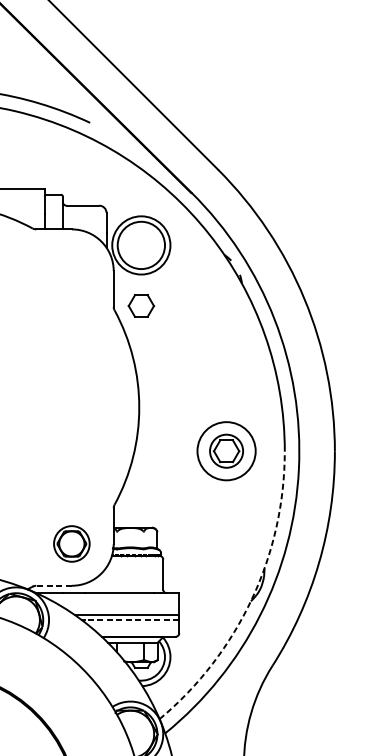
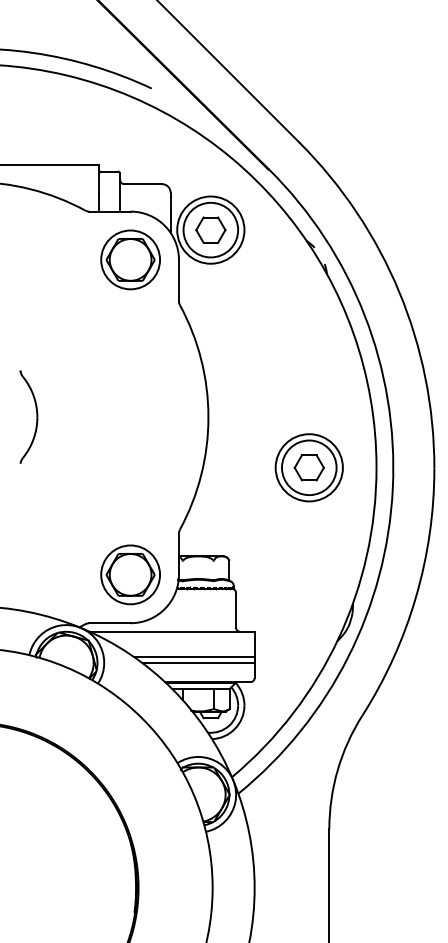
part: (71, 270) -> (130, 259), added
part: (141, 305) -> (210, 229), moved
circle: (225, 450) -> (308, 467), size x1.43
part: (71, 543) -> (130, 574), size x1.43
line: (54, 586) -> (110, 623), dashed -> solid
arc: (251, 599) -> (338, 638), dashed -> solid
line: (131, 620) -> (199, 663), dashed -> solid

